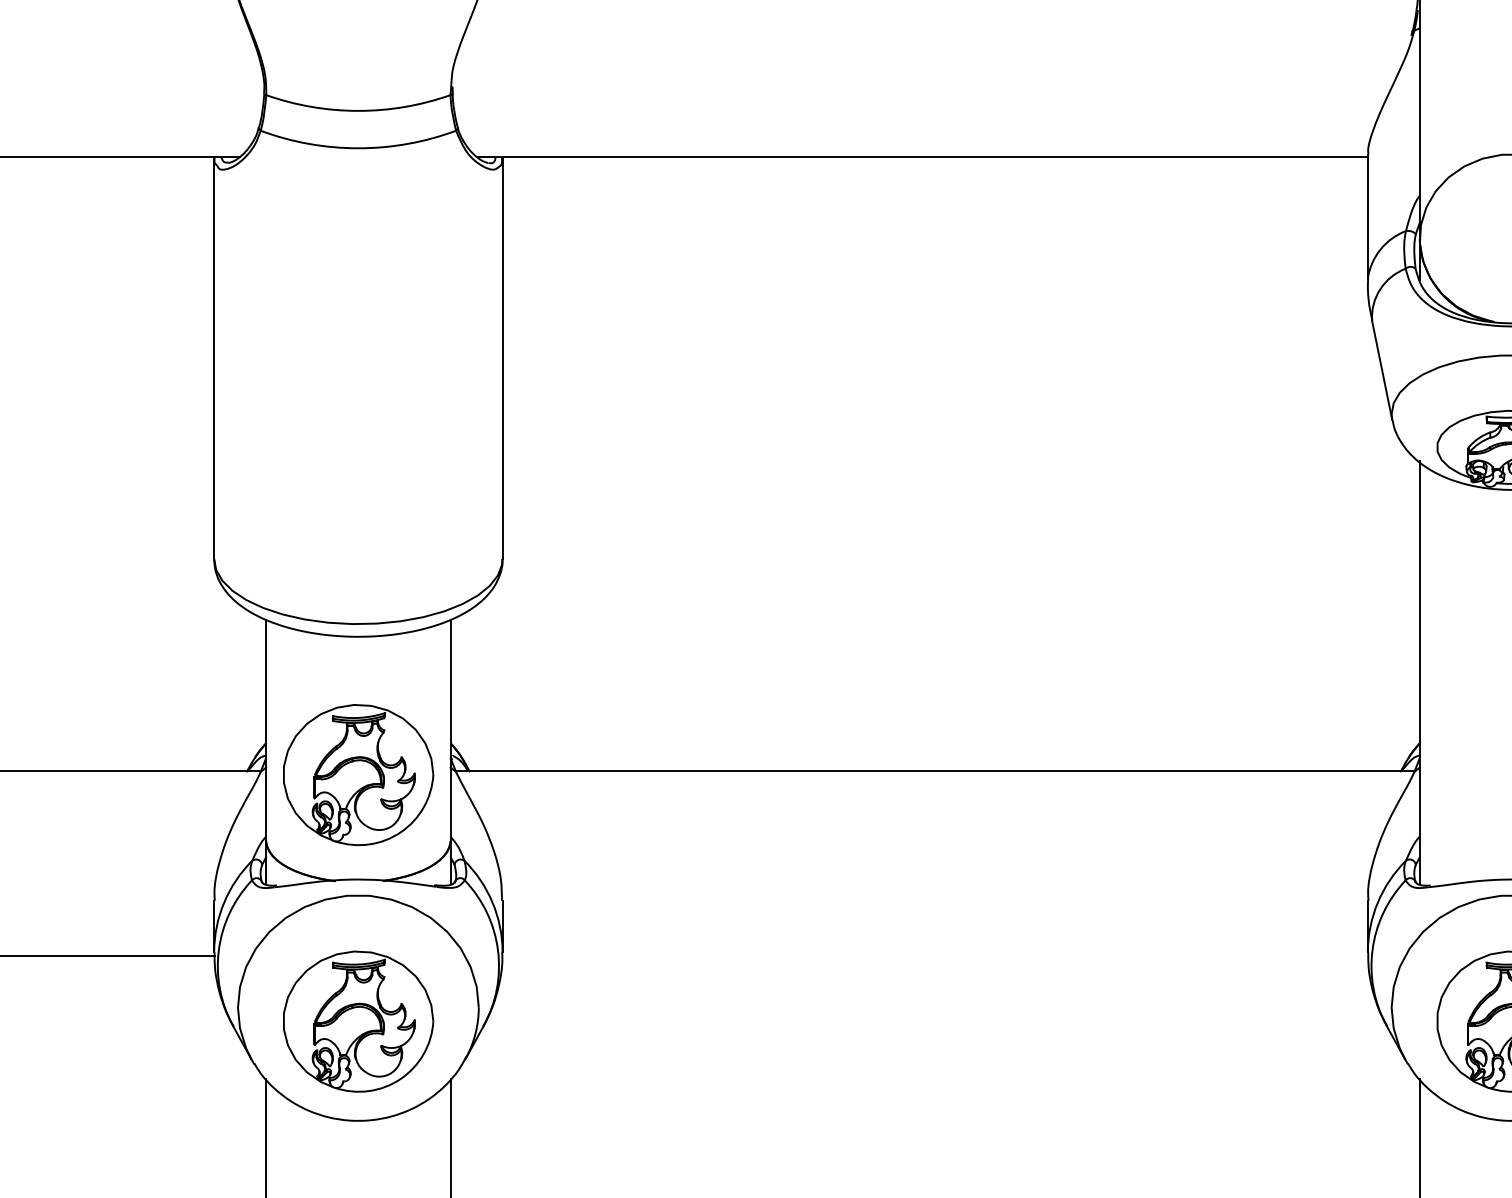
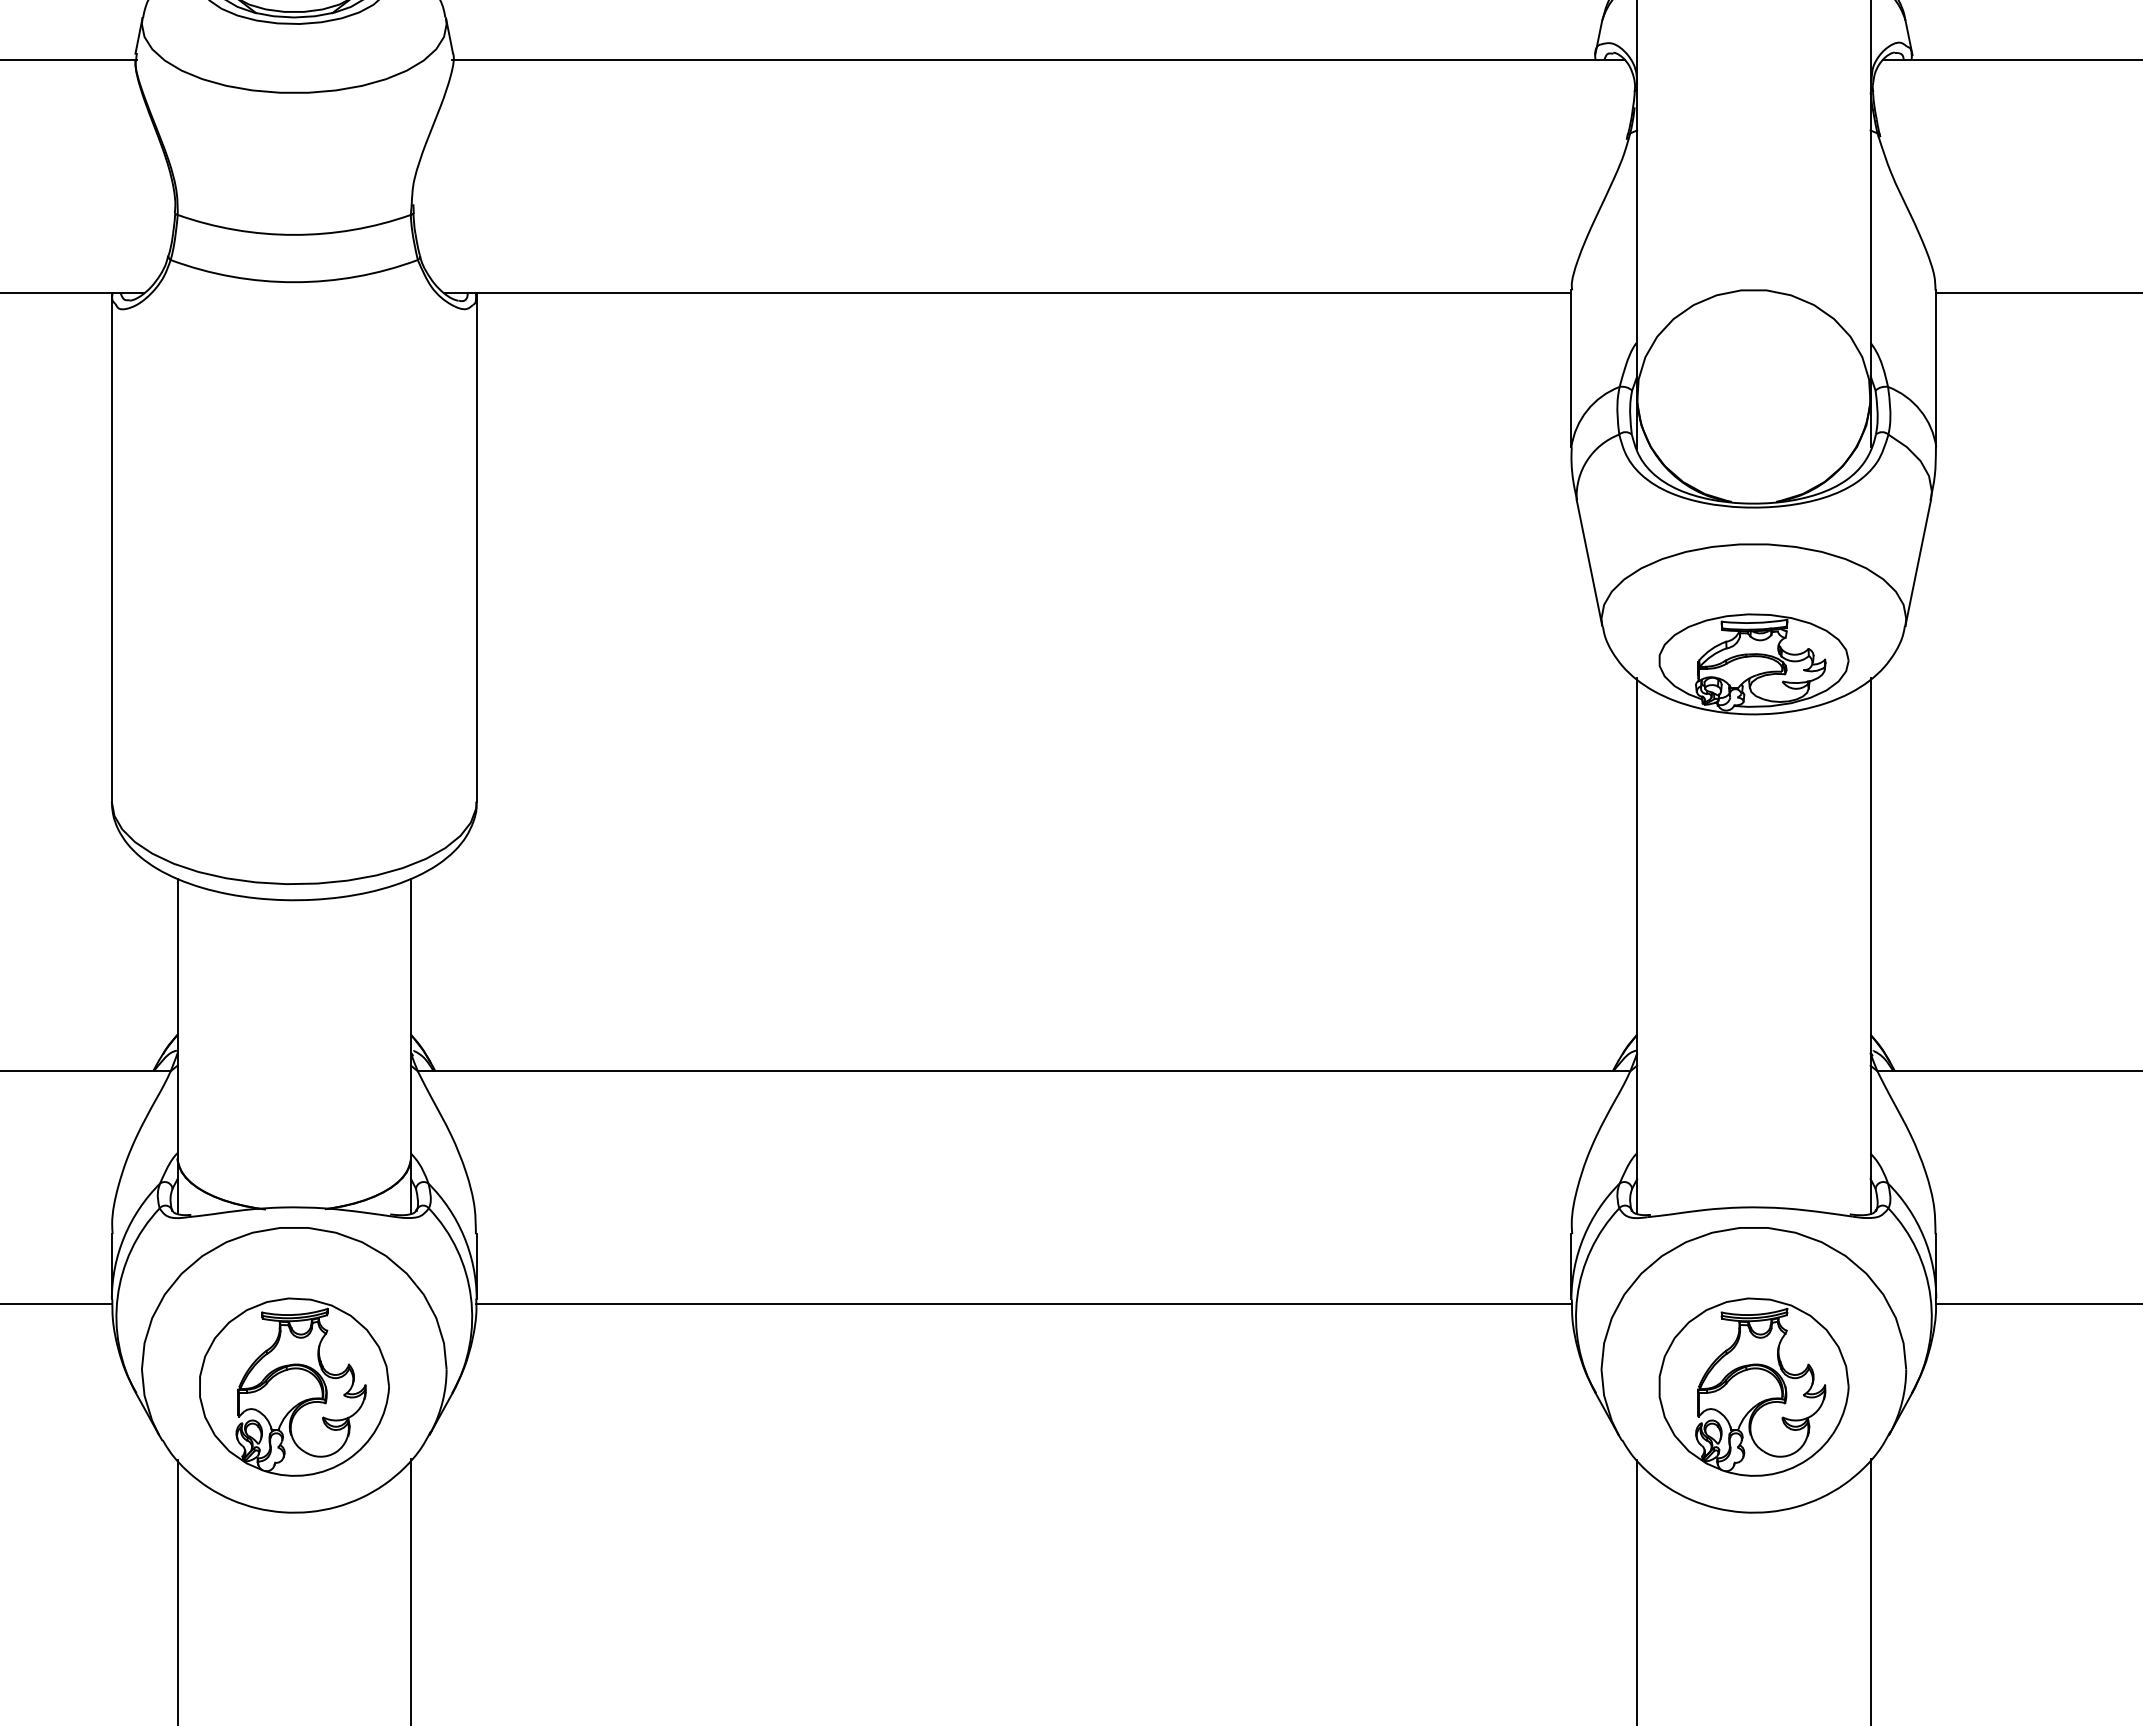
part: (358, 774) -> (294, 1074), removed
line: (935, 956) -> (1024, 1304), added

